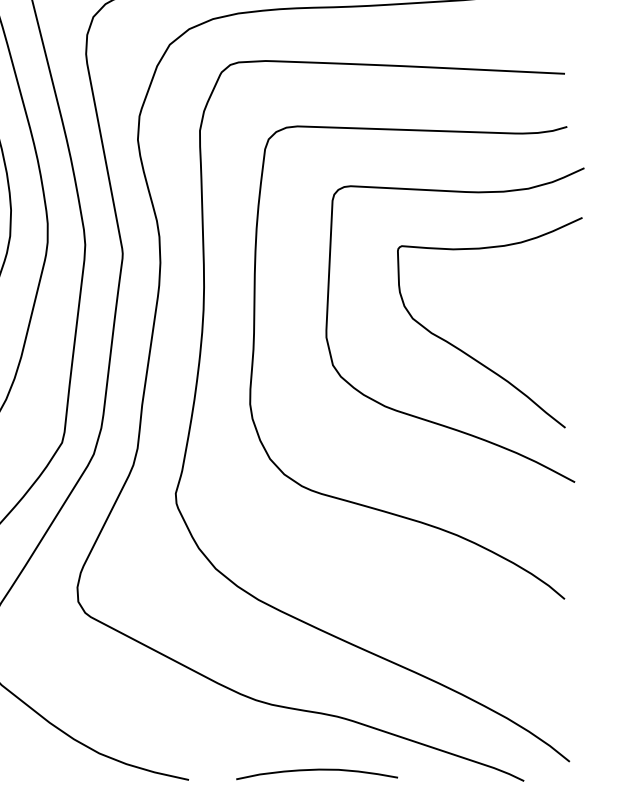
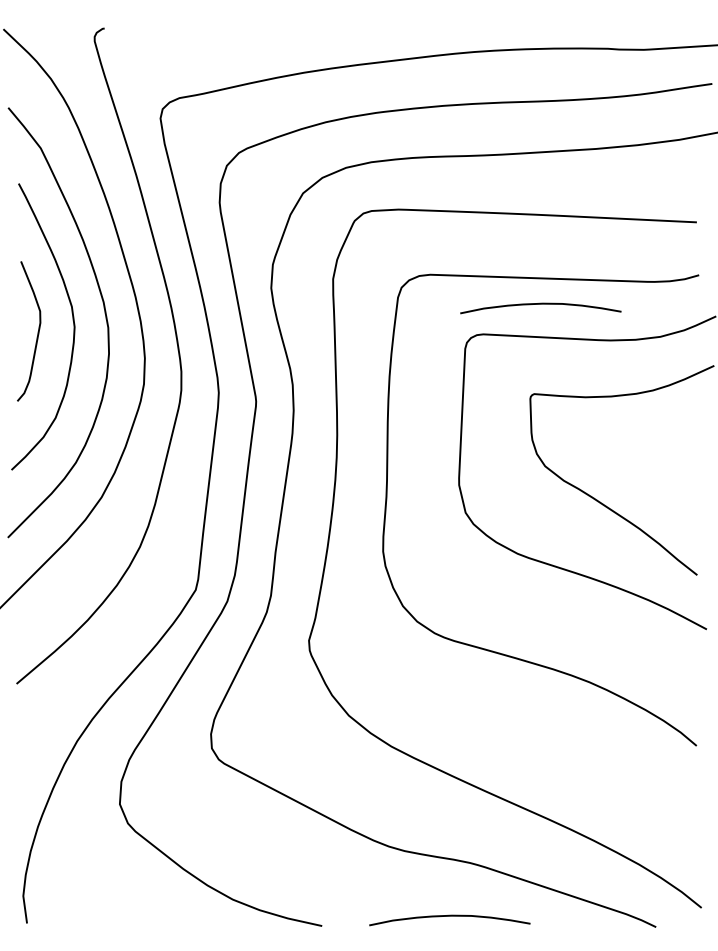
curve: (408, 156) -> (540, 304), added

